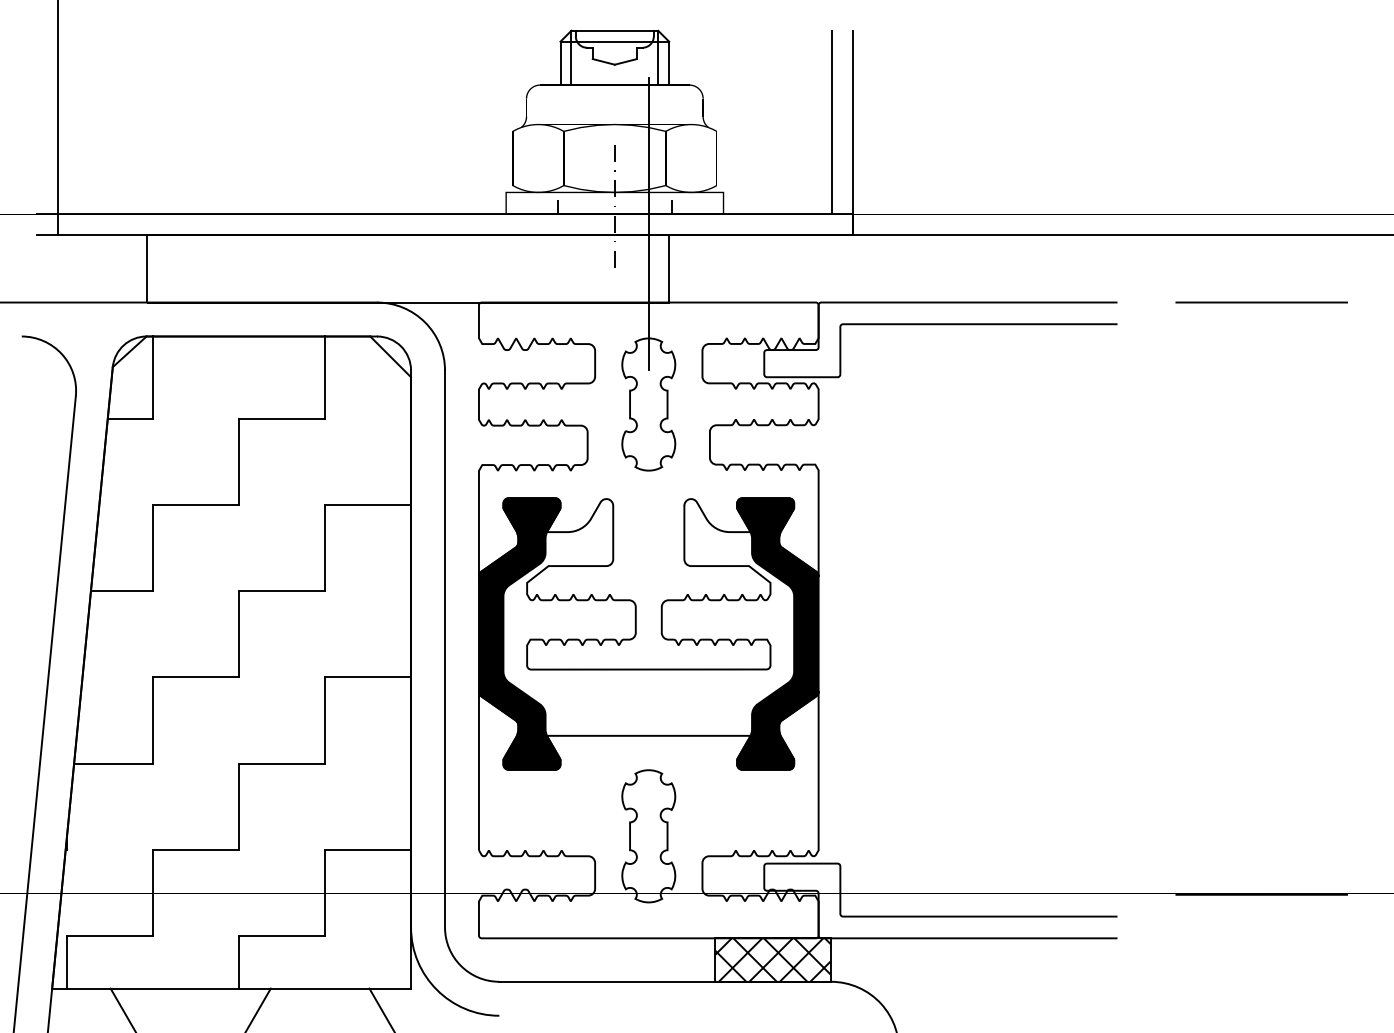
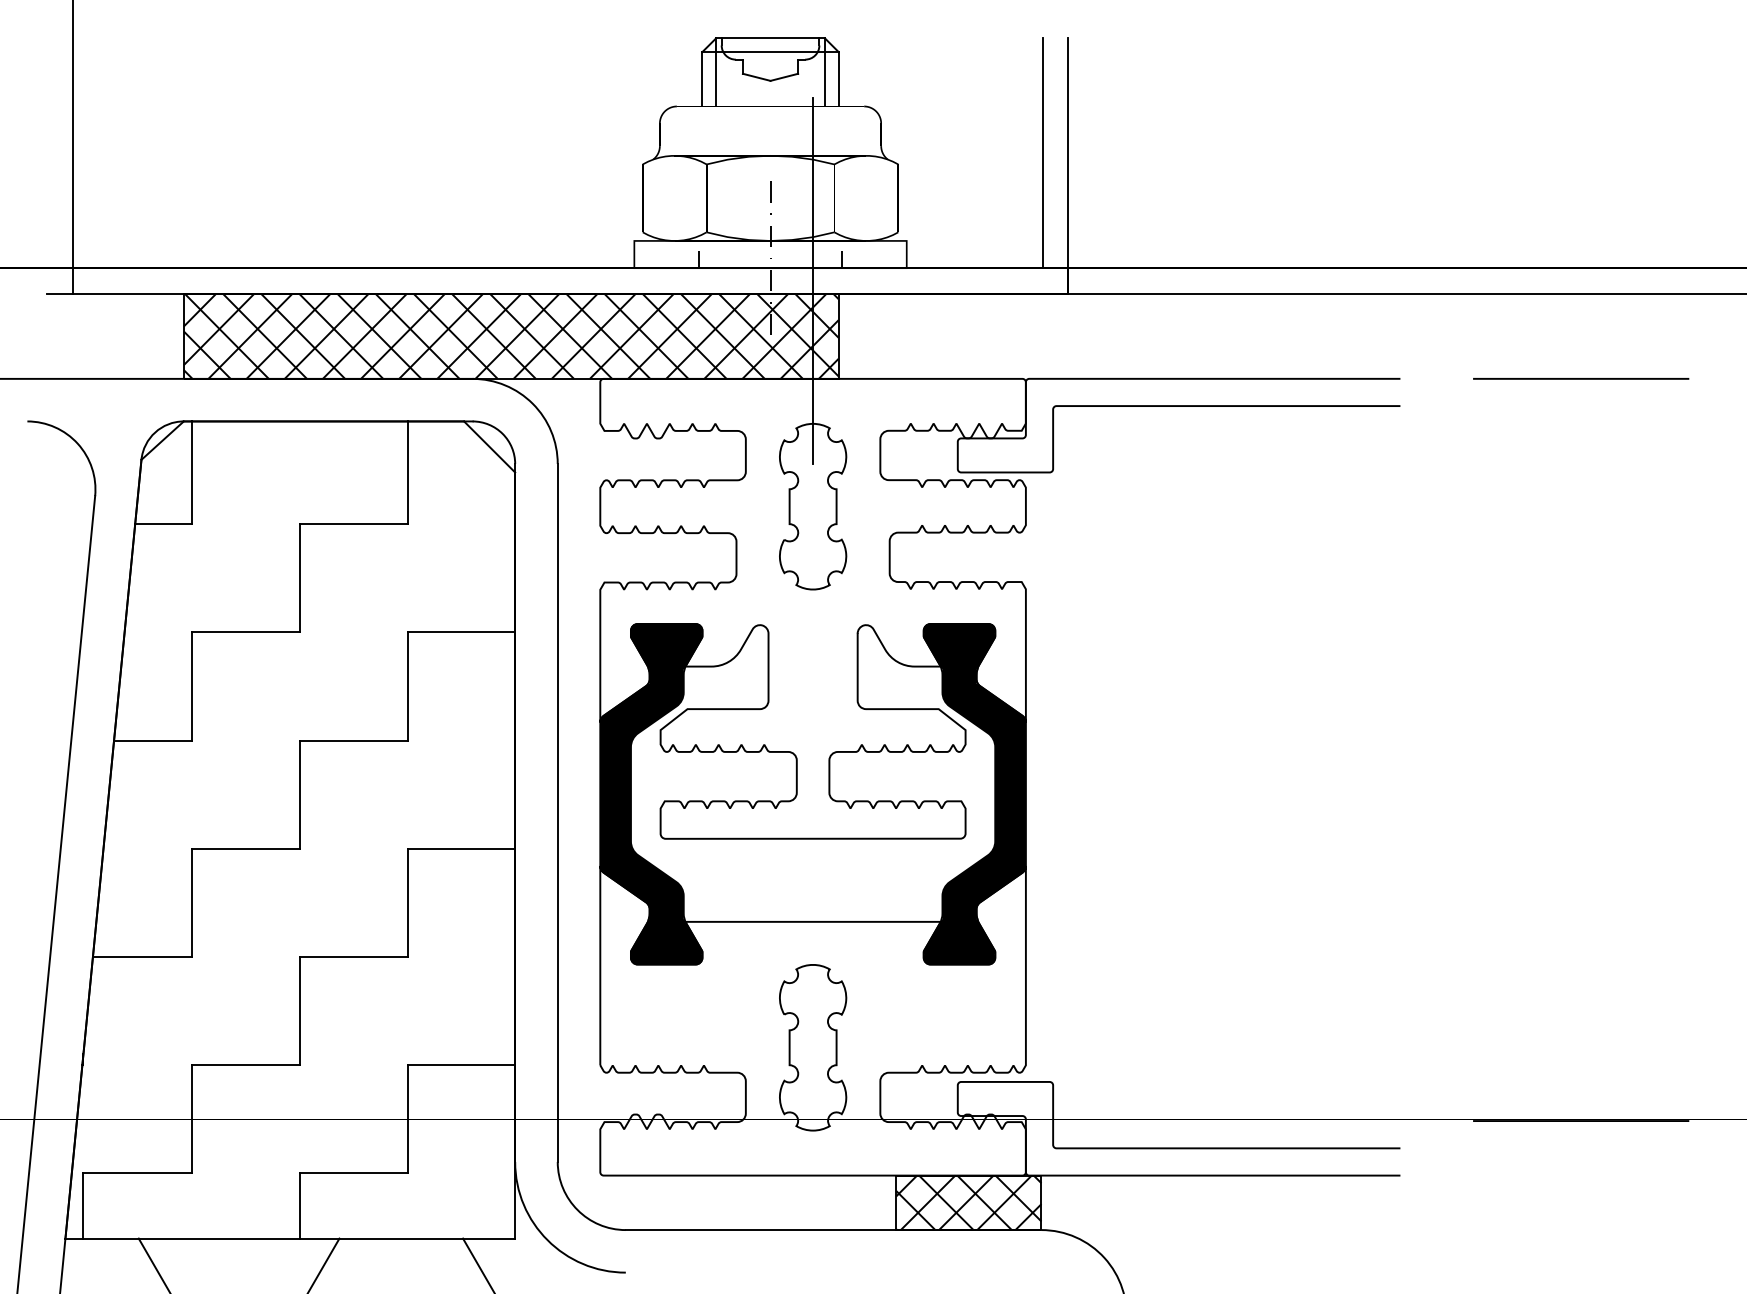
hatch: (407, 268) -> (510, 336), added

